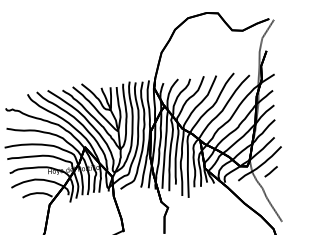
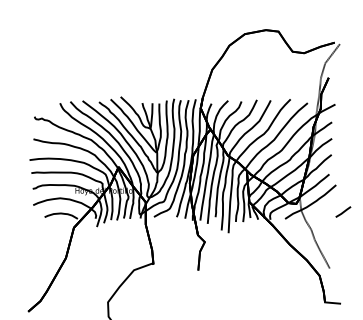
line: (271, 171) -> (343, 211), moved

